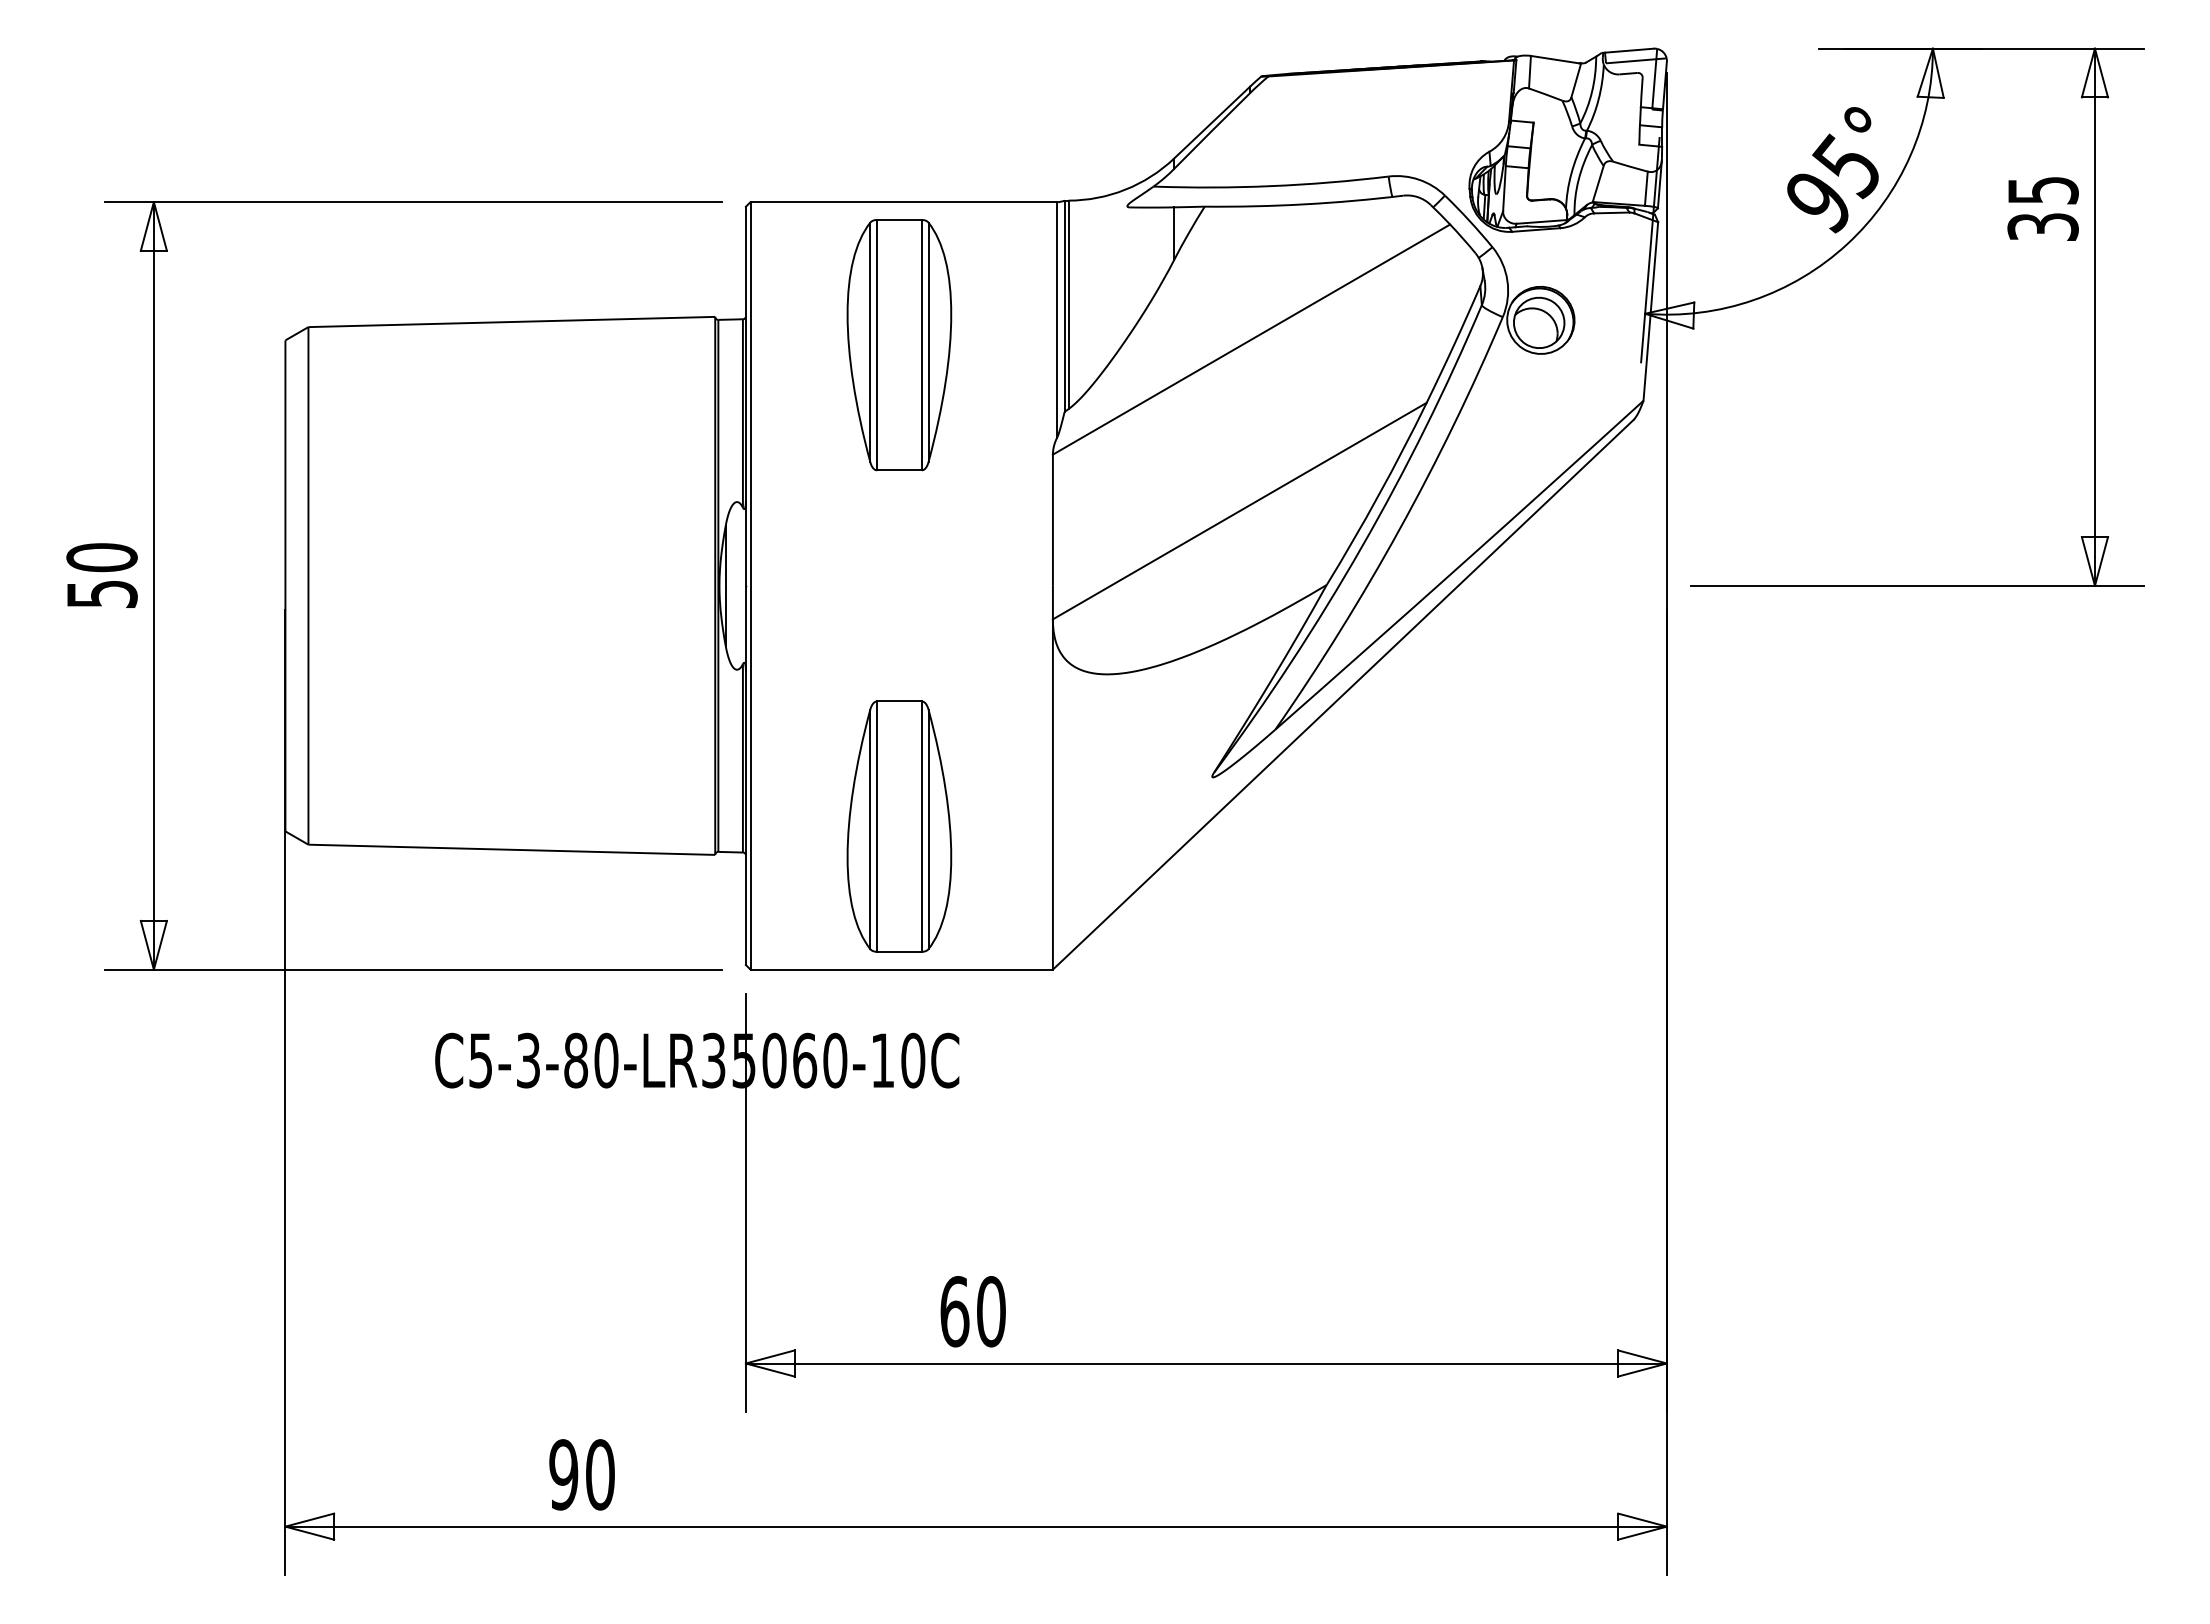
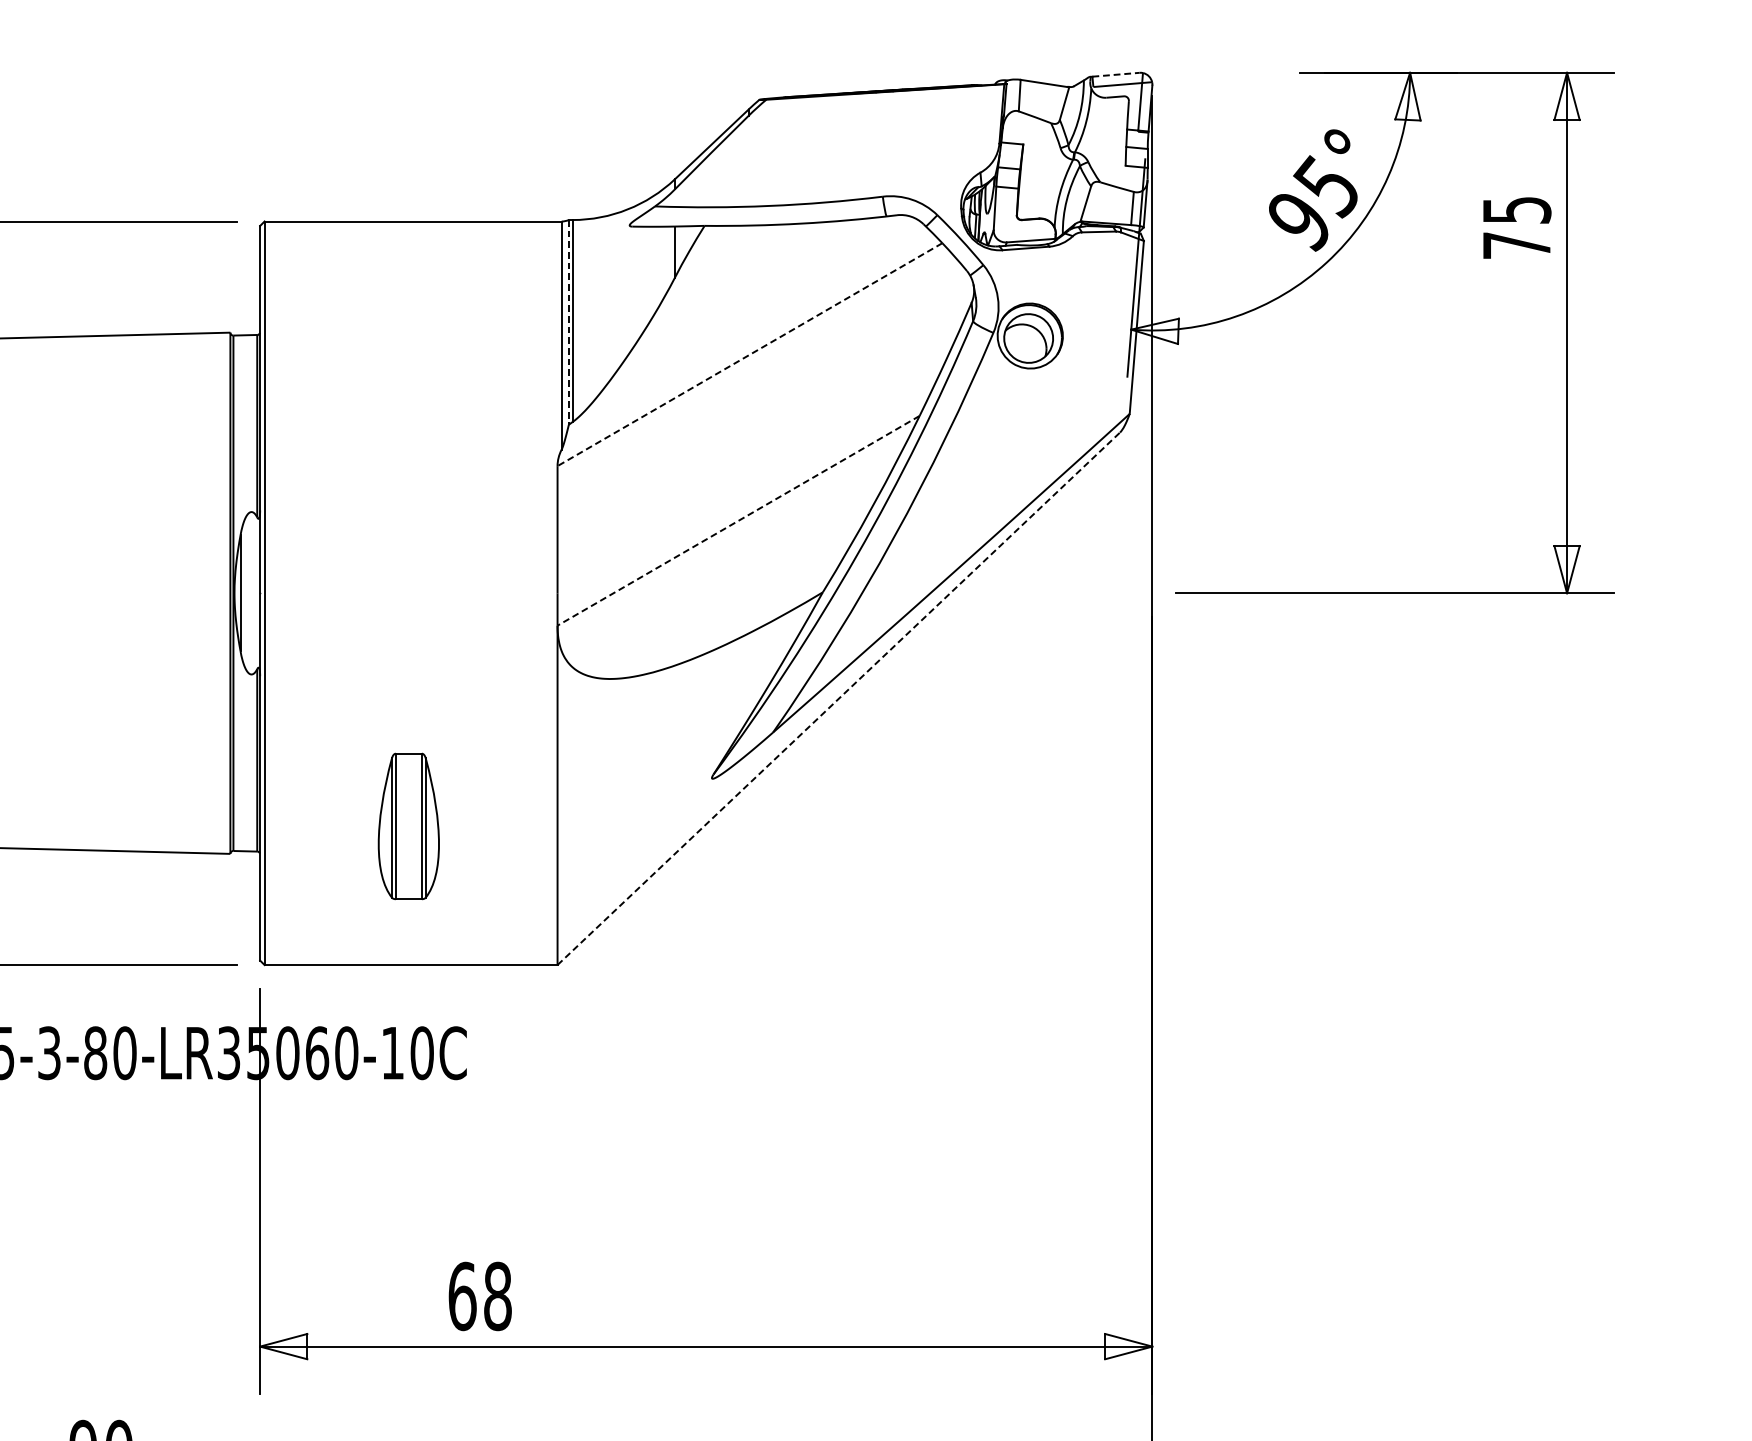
line: (1629, 50) -> (1116, 74), solid -> dashed
text: (2042, 226) -> (1516, 245), 35 -> 75
line: (1064, 306) -> (568, 322), solid -> dashed
line: (1251, 339) -> (749, 354), solid -> dashed
part: (899, 345) -> (408, 360), removed
line: (1239, 511) -> (738, 521), solid -> dashed
line: (1343, 694) -> (839, 698), solid -> dashed
part: (899, 826) -> (408, 826), size x0.6
text: (991, 1311) -> (498, 1296), 60 -> 68

